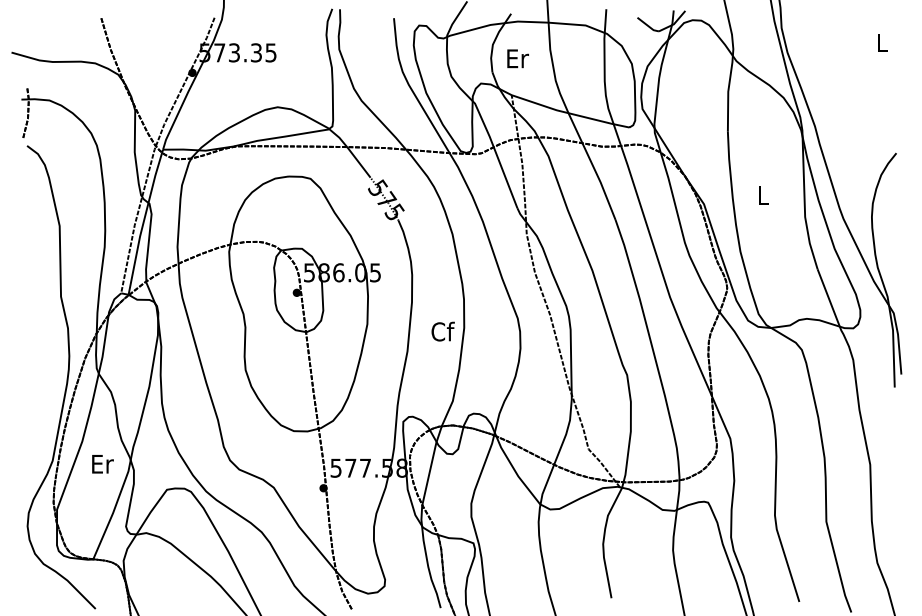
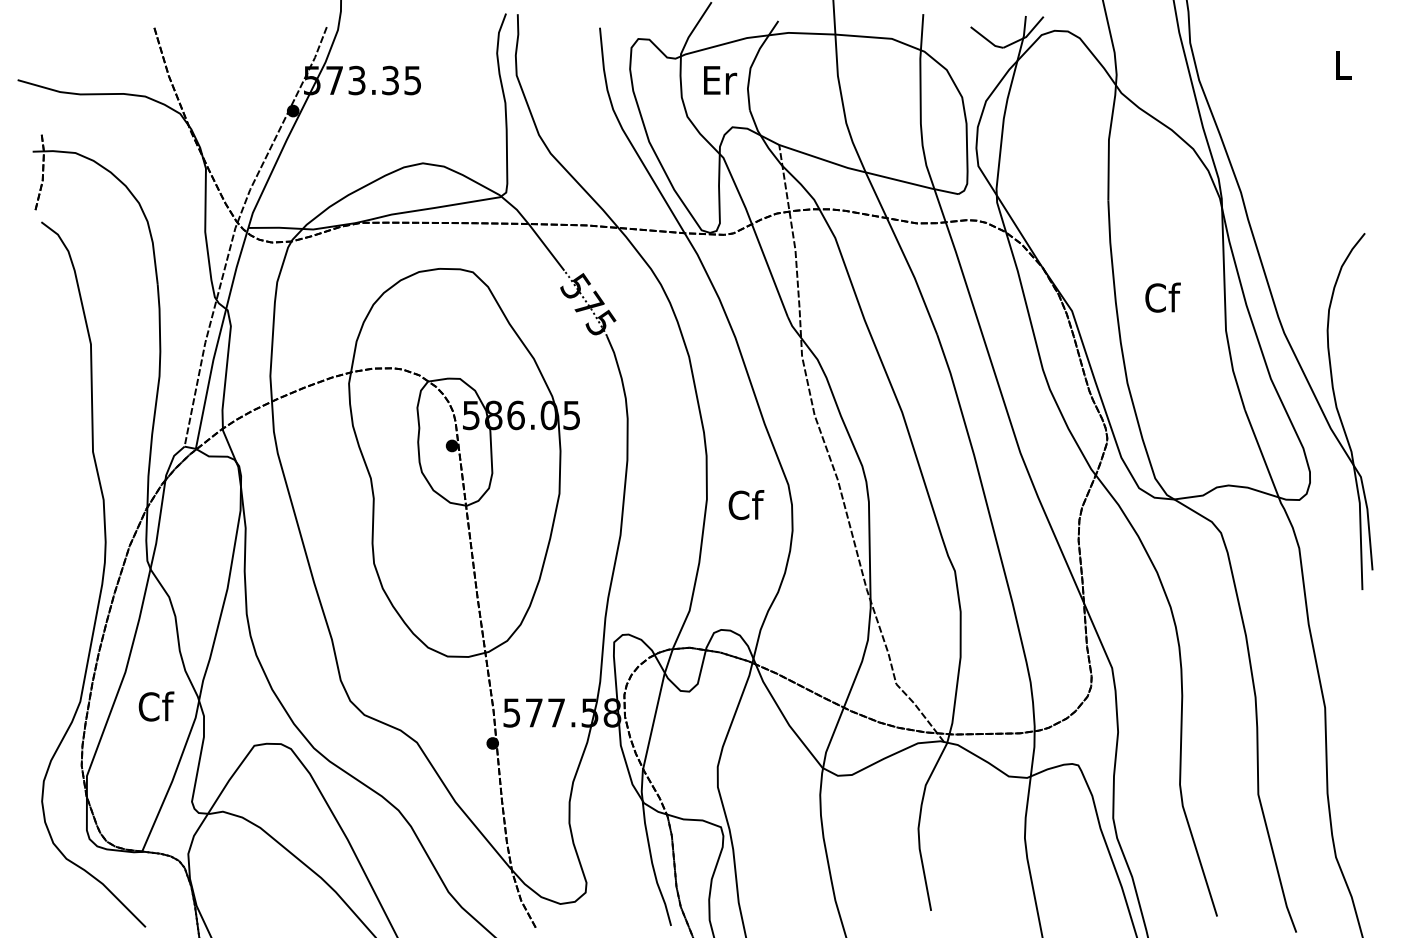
text: (517, 58) -> (719, 79), moved
text: (763, 195) -> (1162, 297), L -> Cf
text: (442, 331) -> (745, 504), moved
text: (102, 463) -> (156, 705), Er -> Cf

